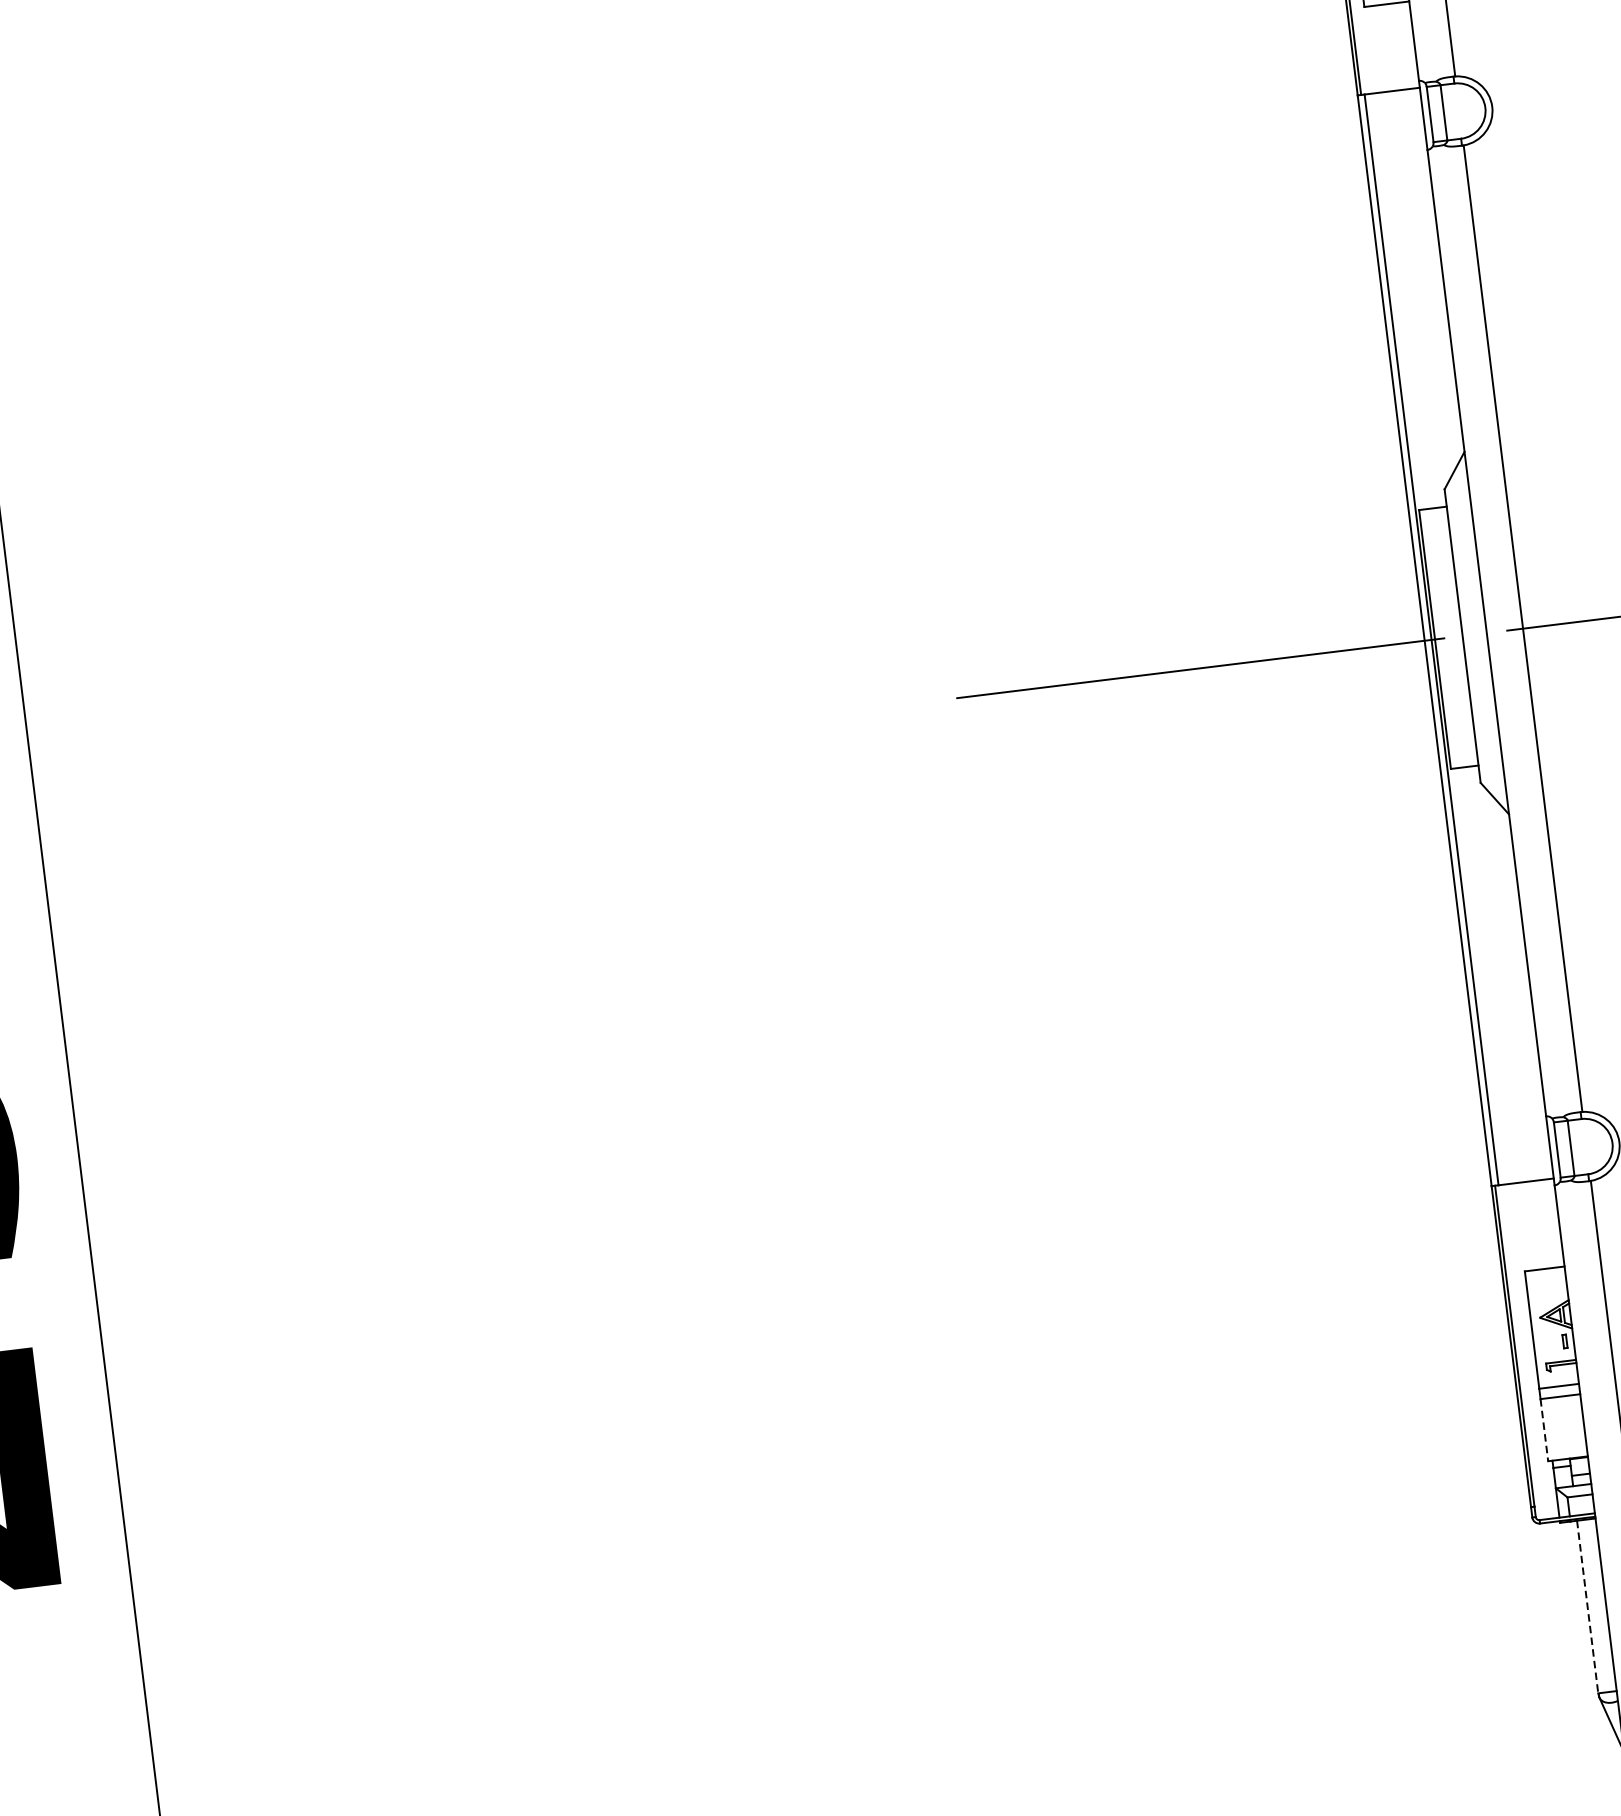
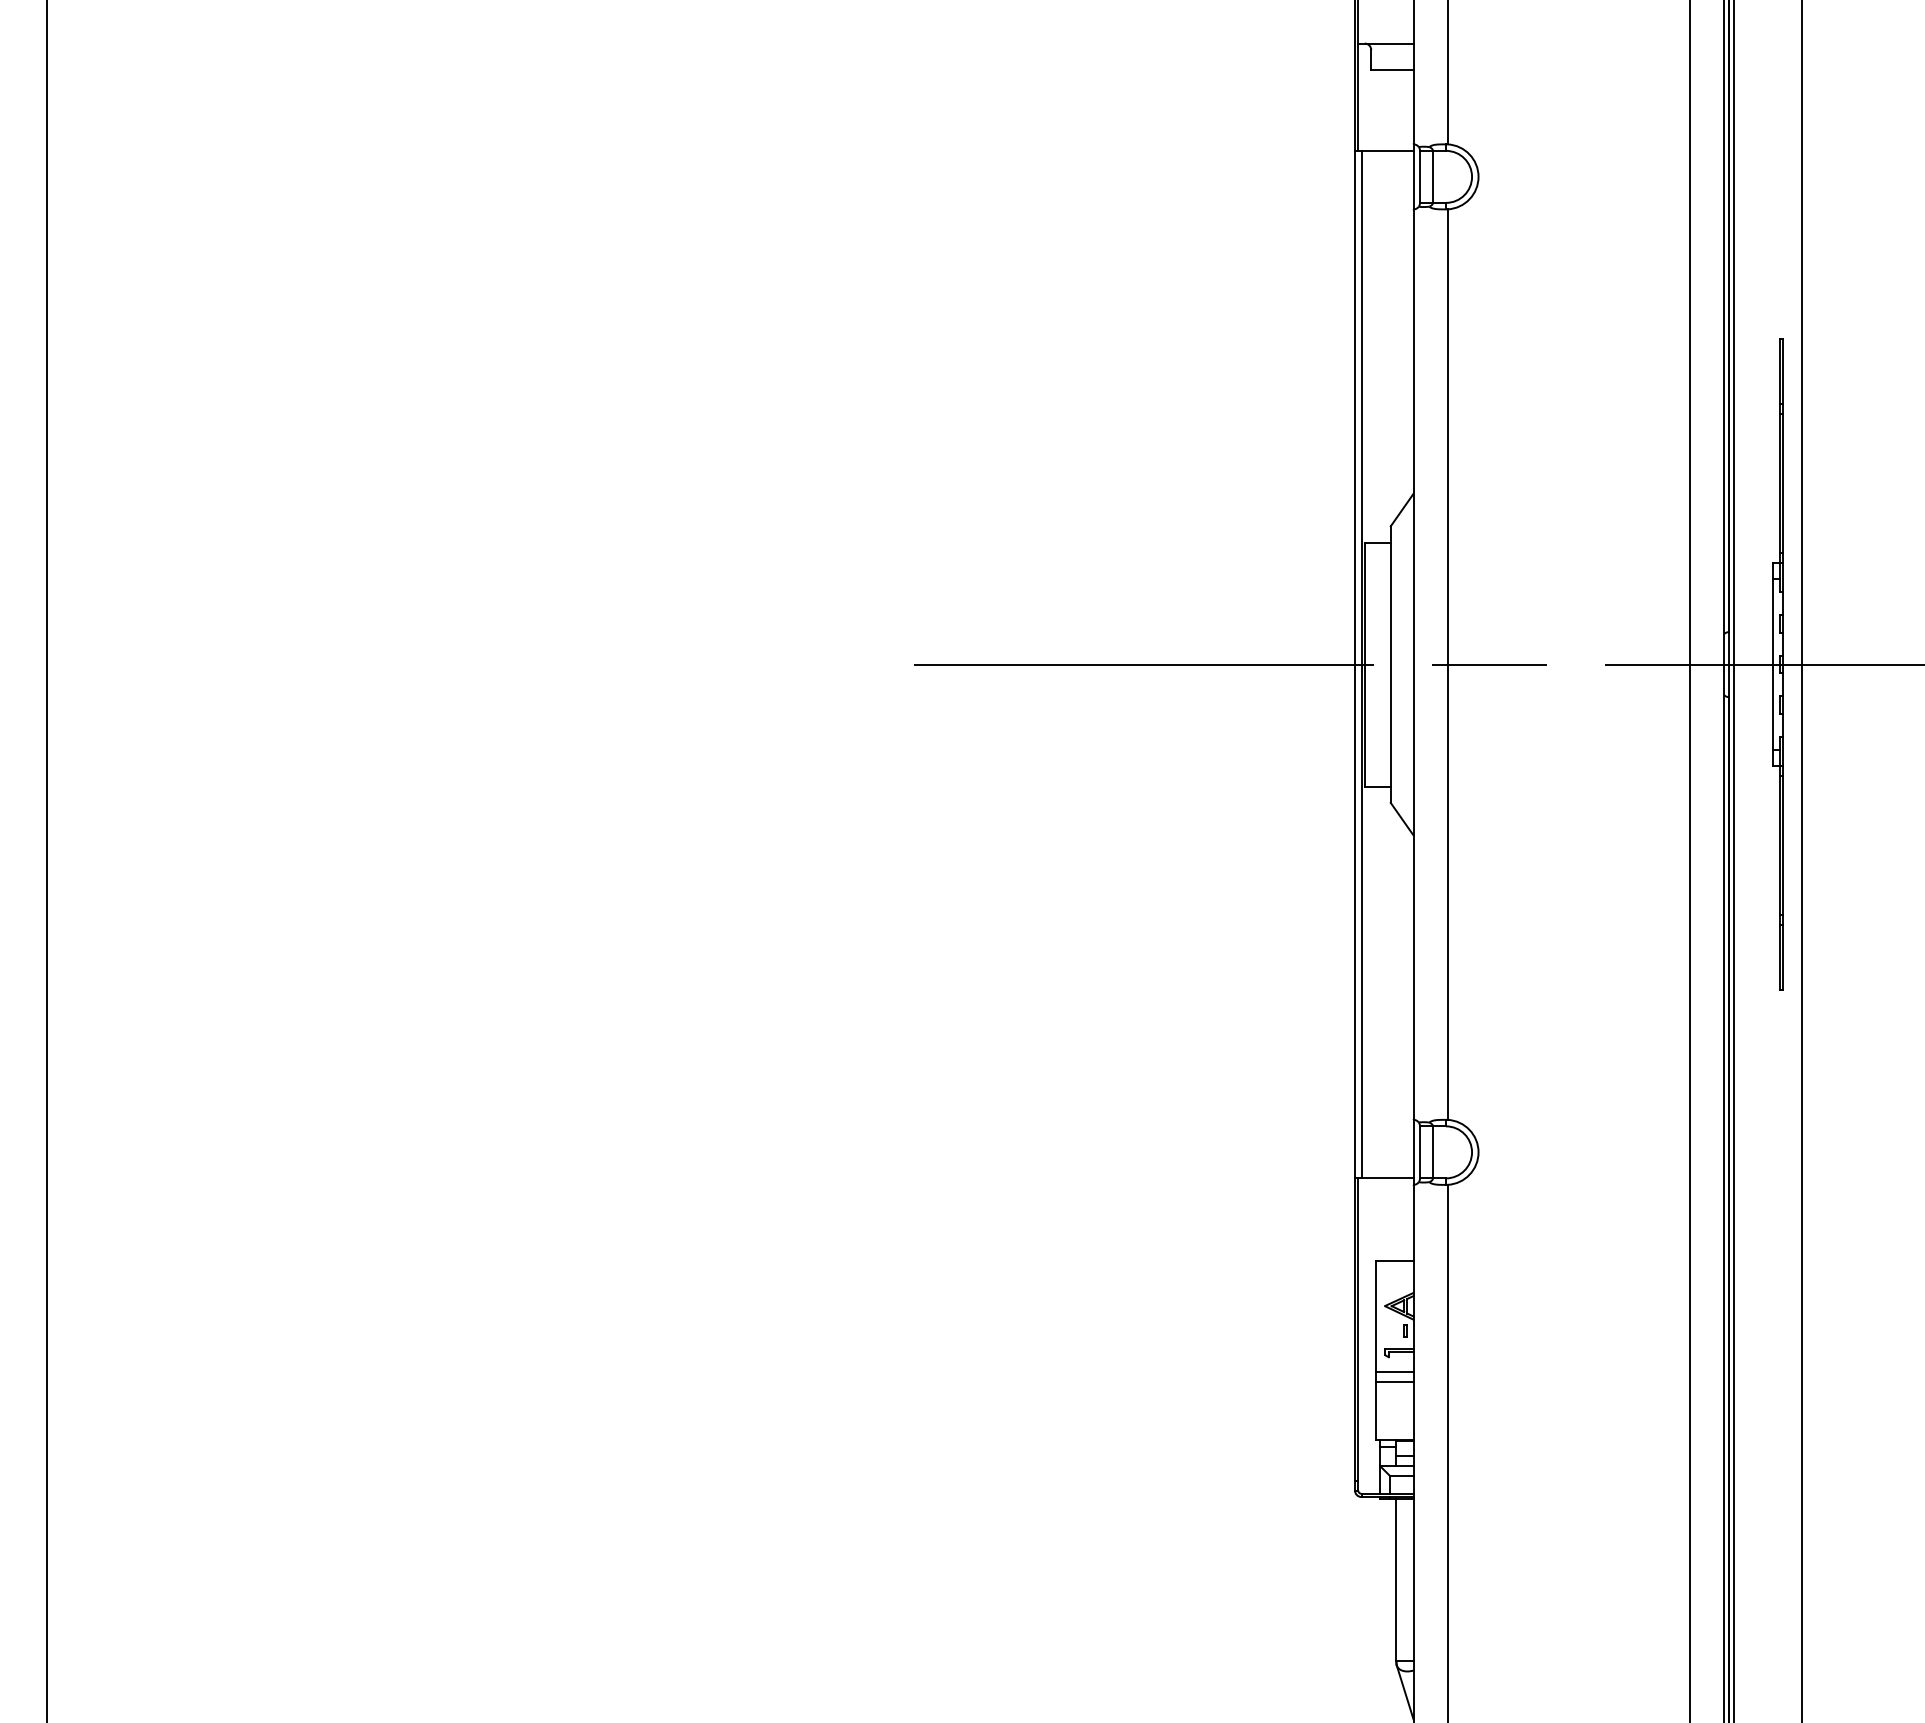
line: (1544, 1430) -> (1376, 1411), dashed -> solid
line: (1588, 1607) -> (1396, 1580), dashed -> solid

